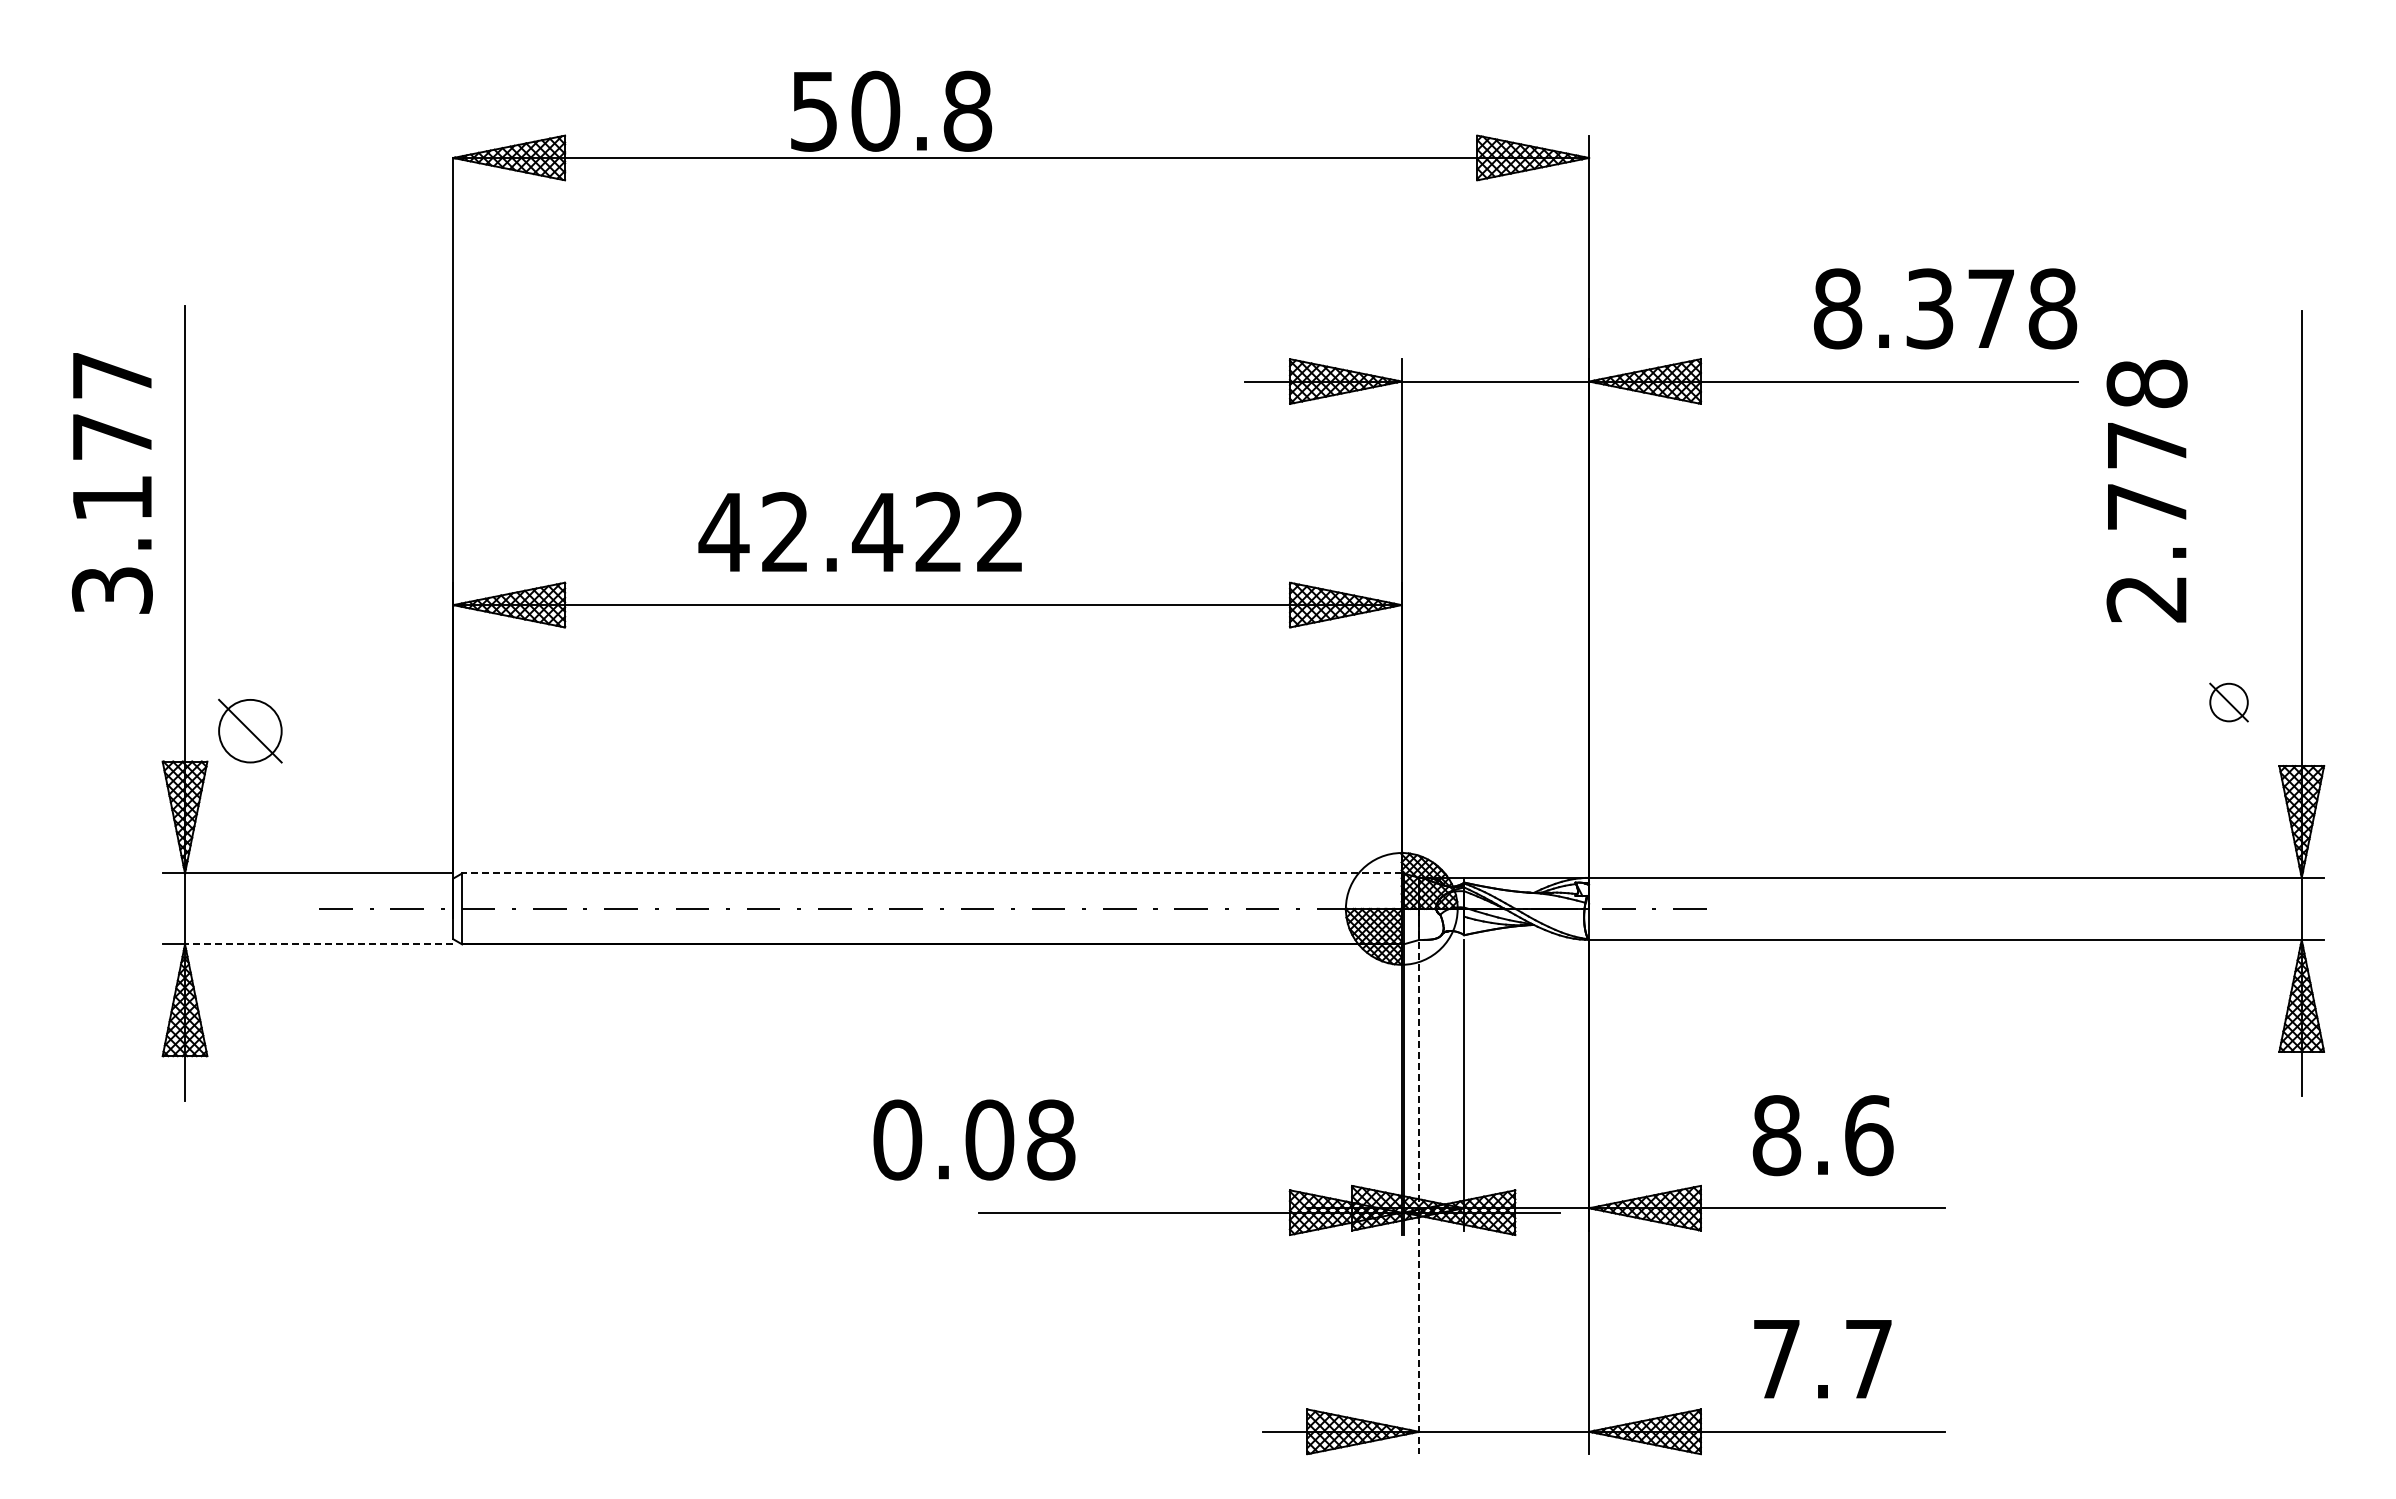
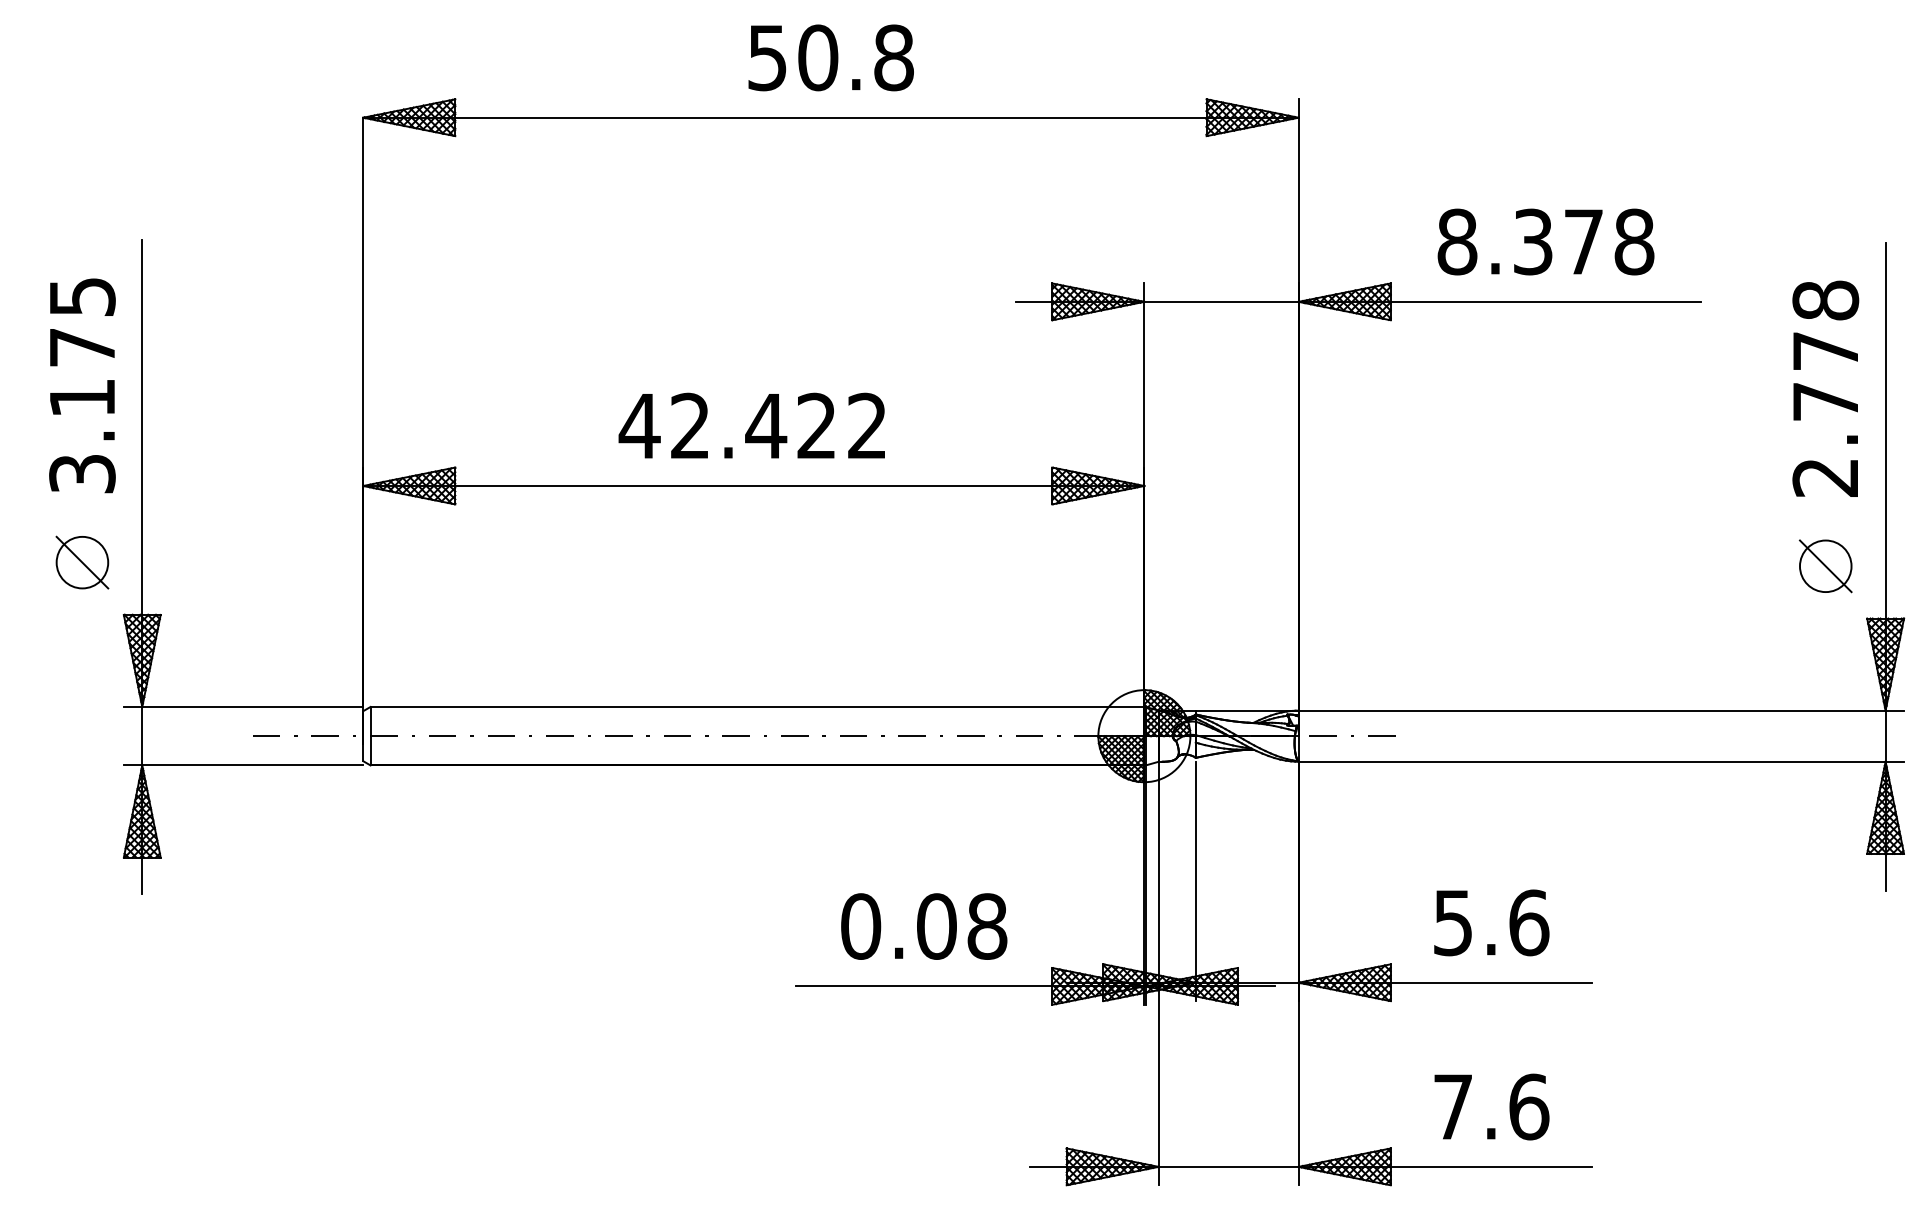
text: (891, 110) -> (831, 57), moved
text: (1945, 308) -> (1546, 241), moved
text: (112, 375) -> (82, 296), 3.177 -> 3.175
text: (2146, 490) -> (1825, 388), moved
text: (859, 531) -> (751, 425), moved
part: (2228, 702) -> (1825, 566), size x1.67
part: (250, 730) -> (82, 562), moved
line: (932, 873) -> (757, 707), dashed -> solid
line: (318, 944) -> (252, 765), dashed -> solid
text: (1776, 1135) -> (1453, 922), 8.6 -> 5.6
text: (974, 1139) -> (924, 926), moved
line: (1419, 1181) -> (1158, 960), dashed -> solid
text: (1869, 1358) -> (1529, 1106), 7.7 -> 7.6

